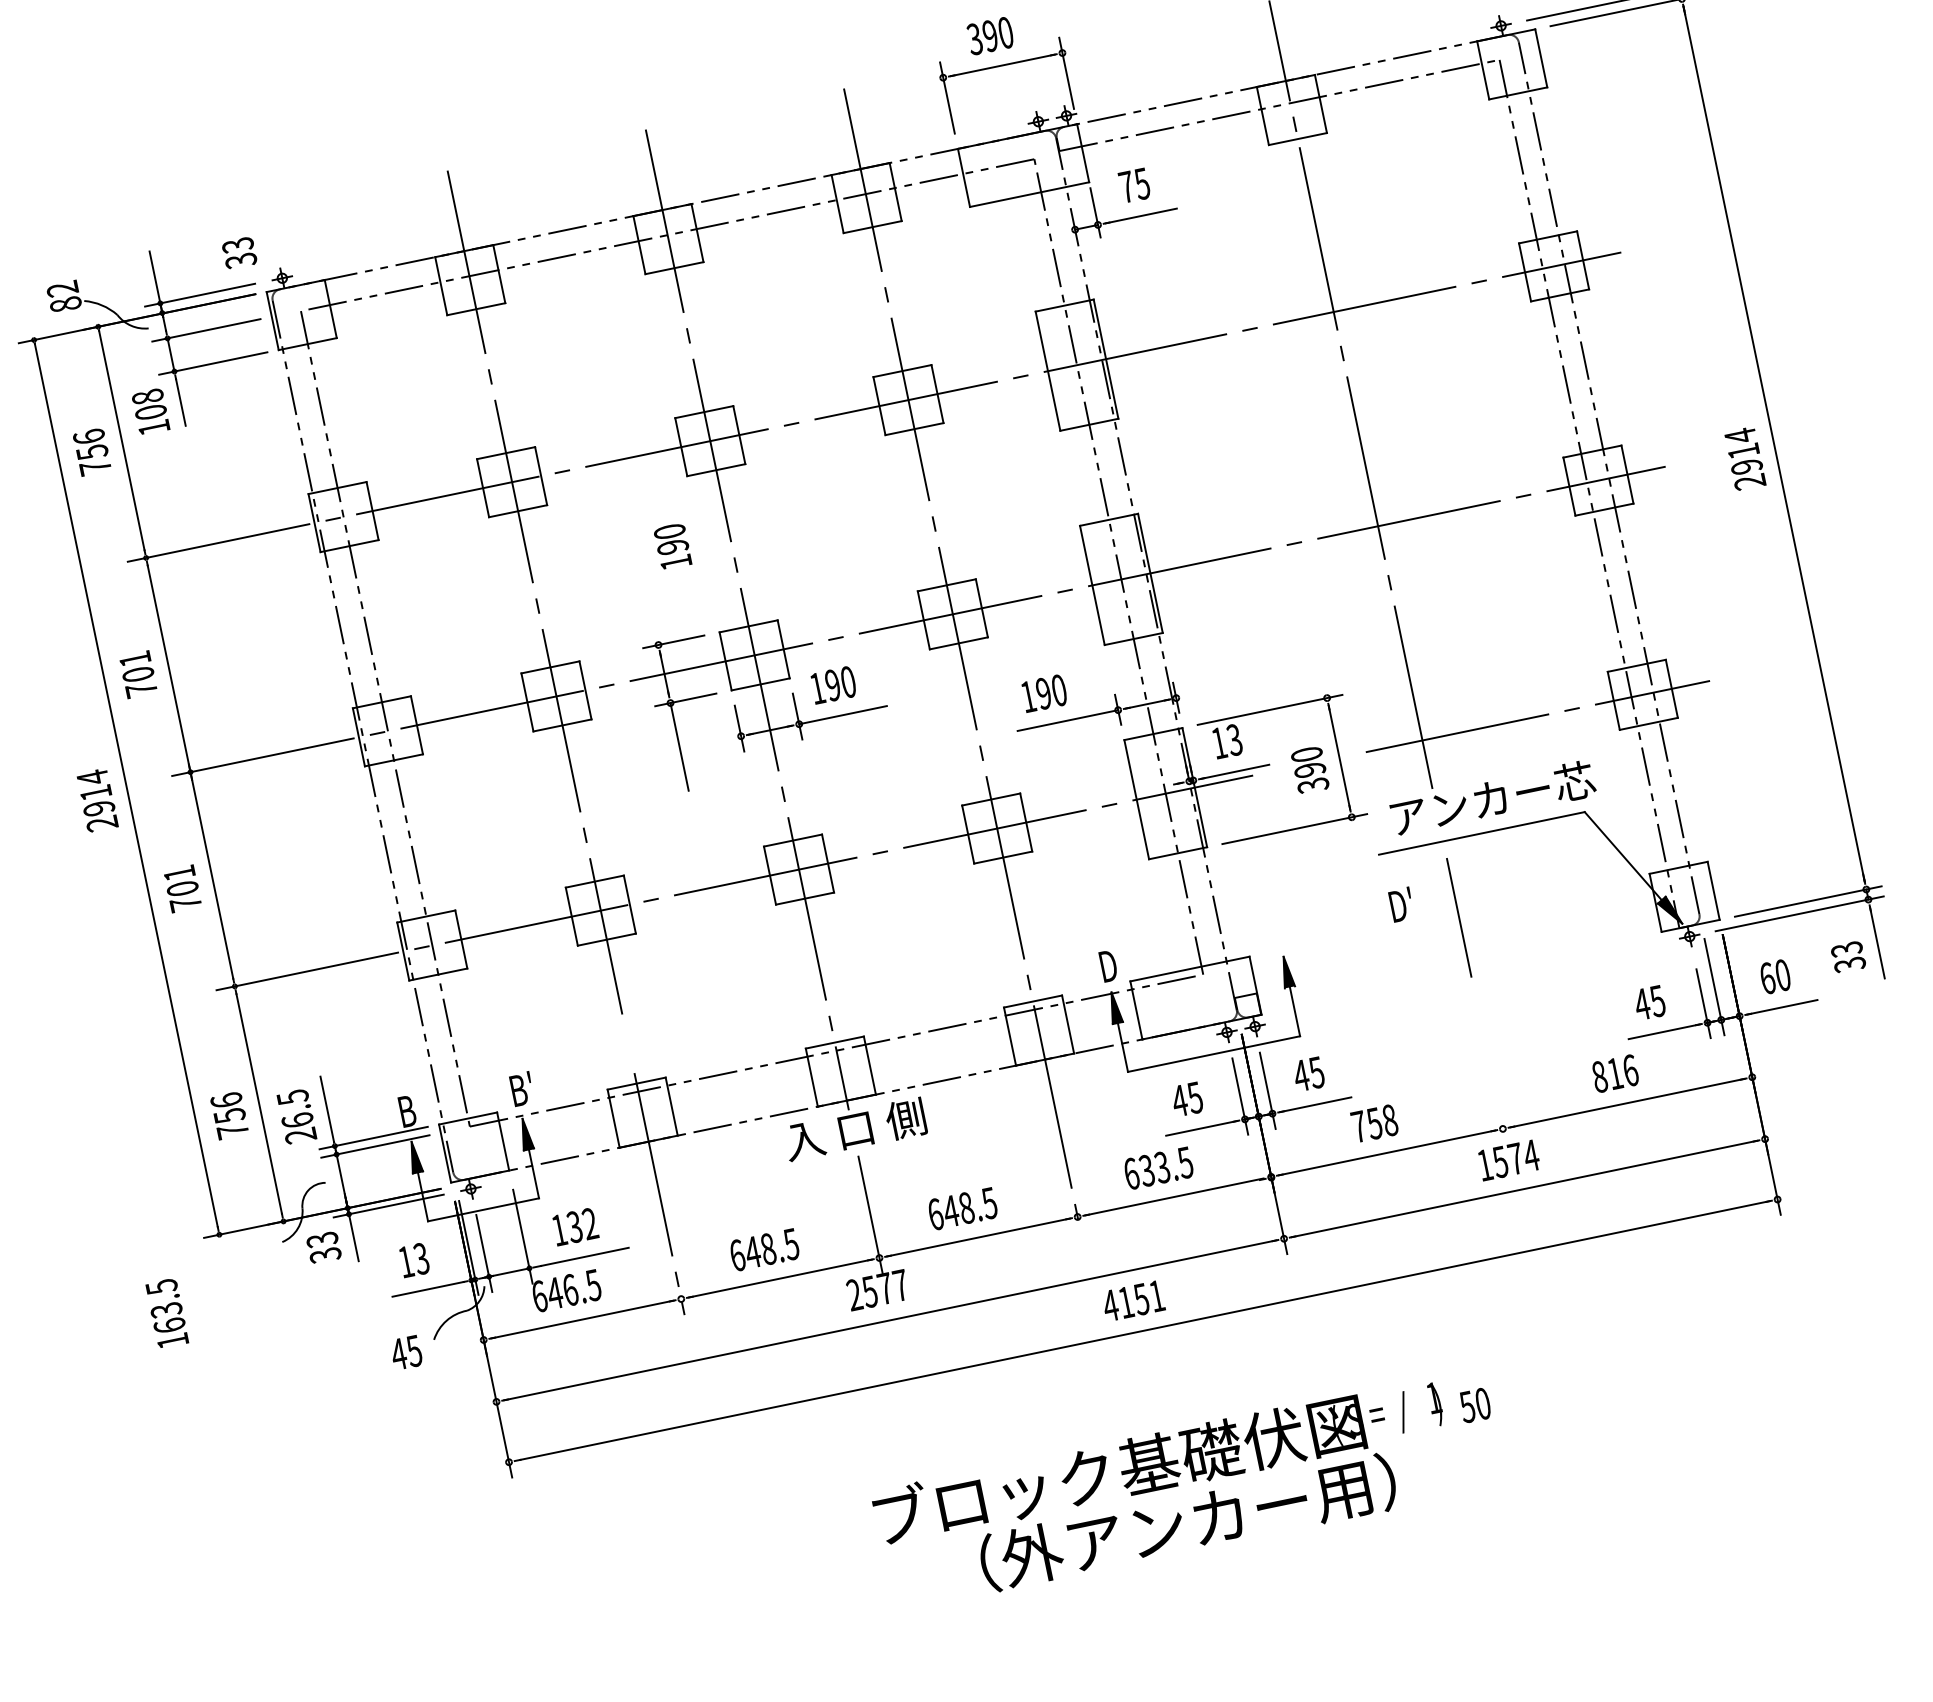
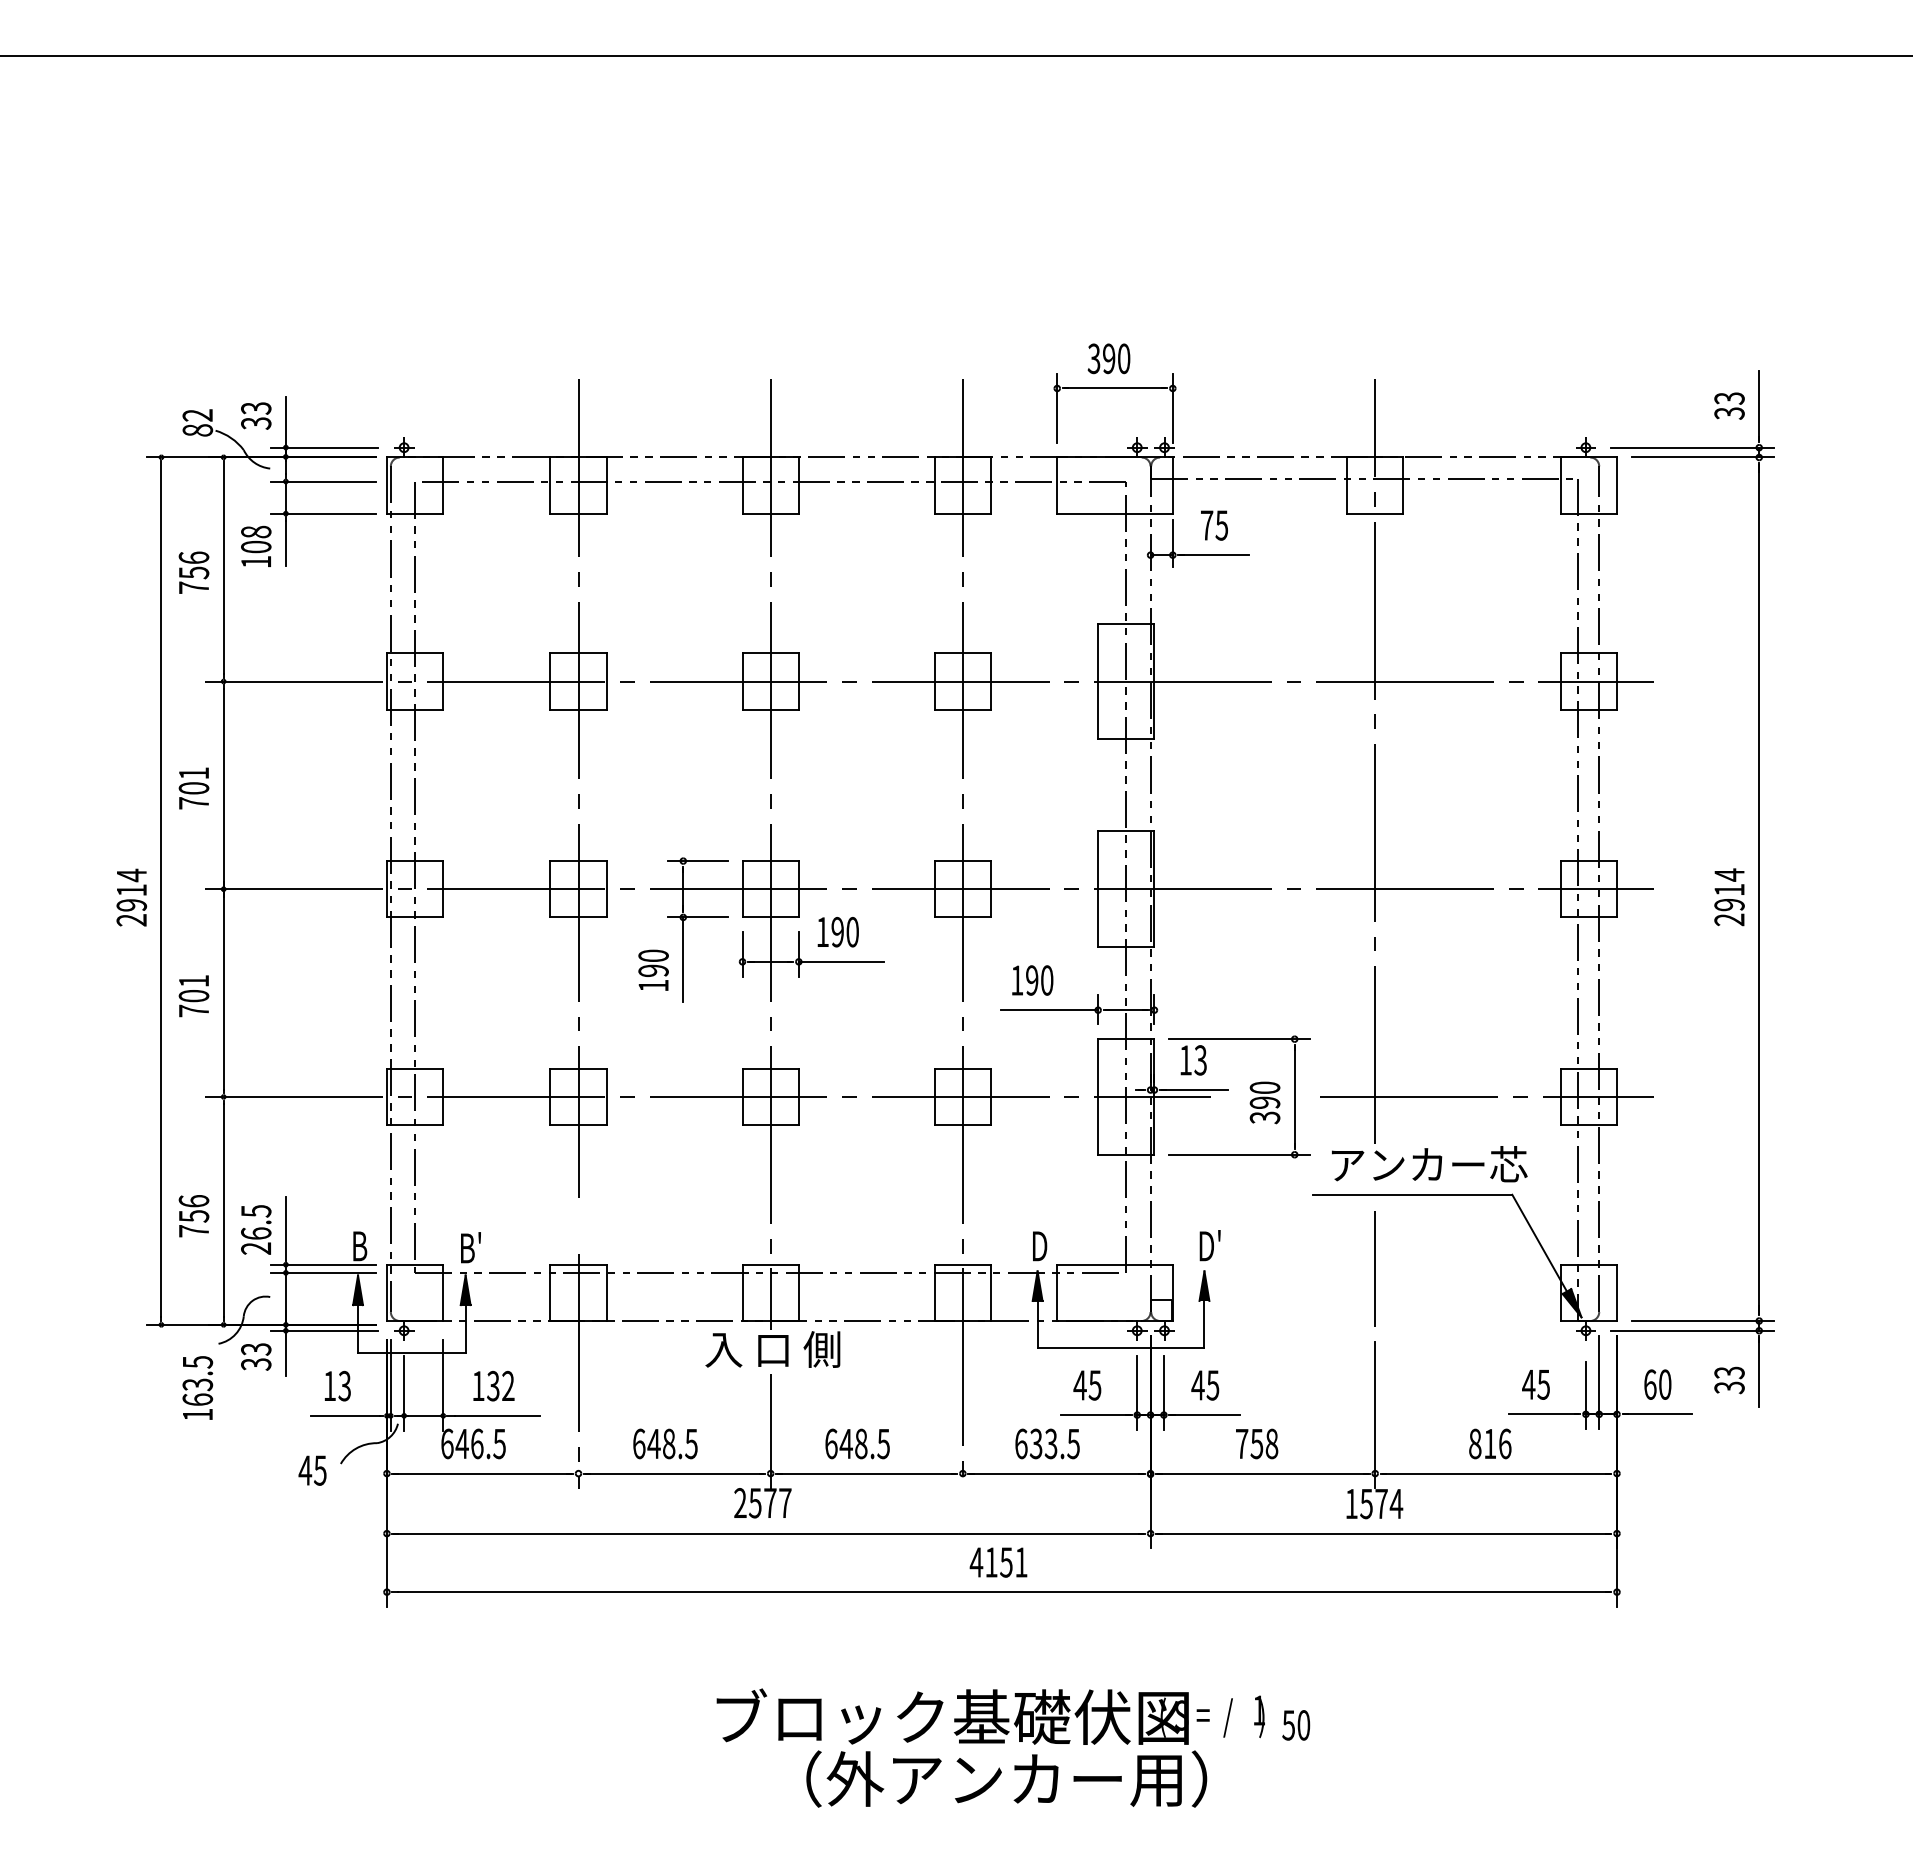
text: (239, 252) -> (256, 415), moved
text: (672, 545) -> (653, 969), moved
text: (1400, 904) -> (1209, 1245), moved
line: (1490, 1067) -> (1375, 1414), added
text: (166, 1313) -> (197, 1387), moved

